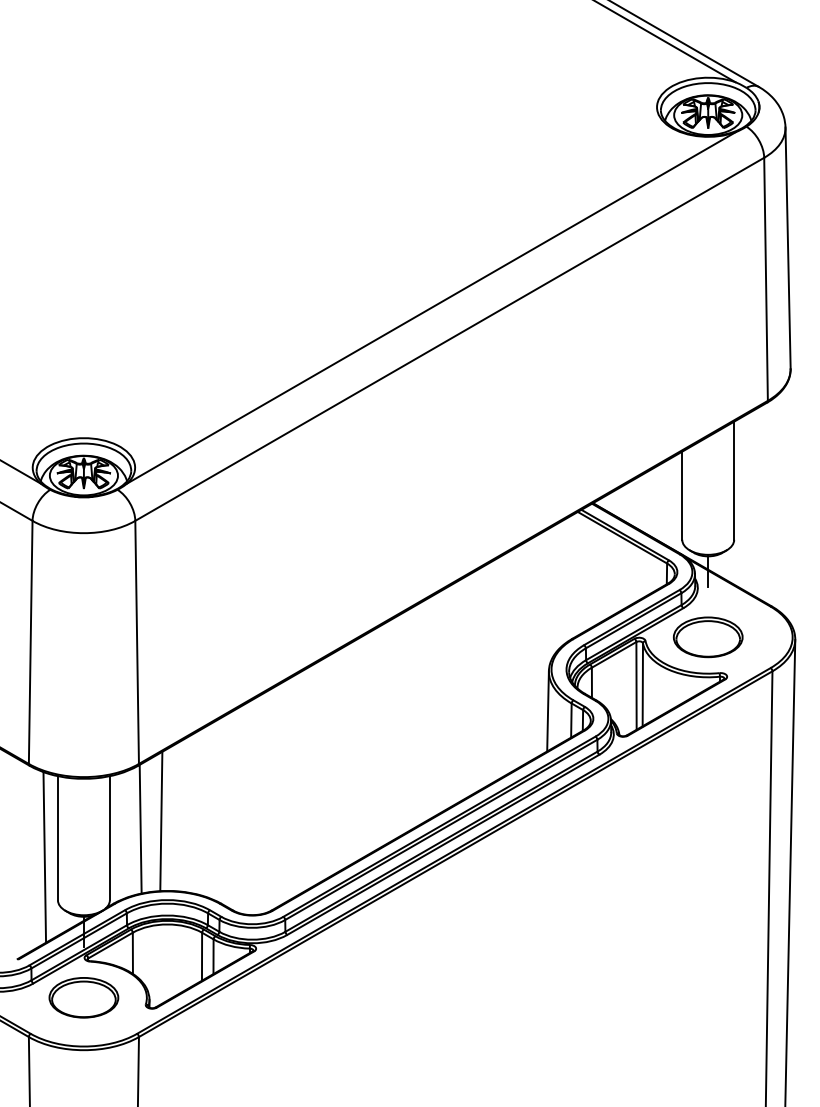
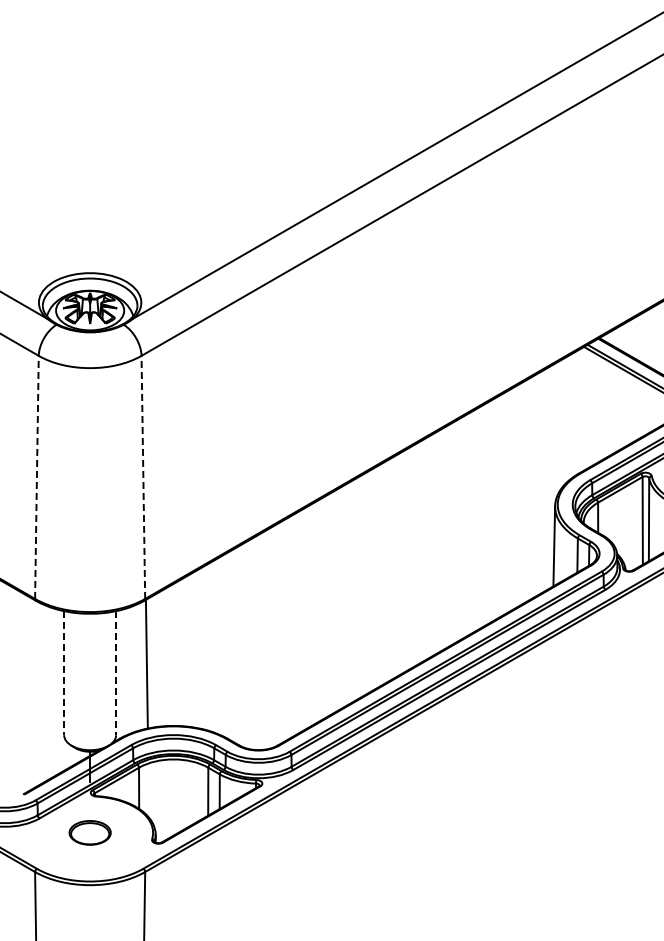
line: (30, 642) -> (36, 477), solid -> dashed
line: (137, 642) -> (143, 477), solid -> dashed
line: (161, 821) -> (167, 656), removed
line: (57, 838) -> (63, 673), solid -> dashed
line: (109, 838) -> (115, 673), solid -> dashed
line: (44, 857) -> (50, 692), removed
part: (83, 997) -> (89, 832), size x0.6

